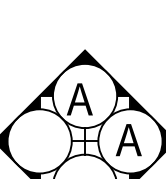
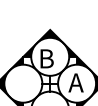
text: (78, 98) -> (46, 58), A -> B

